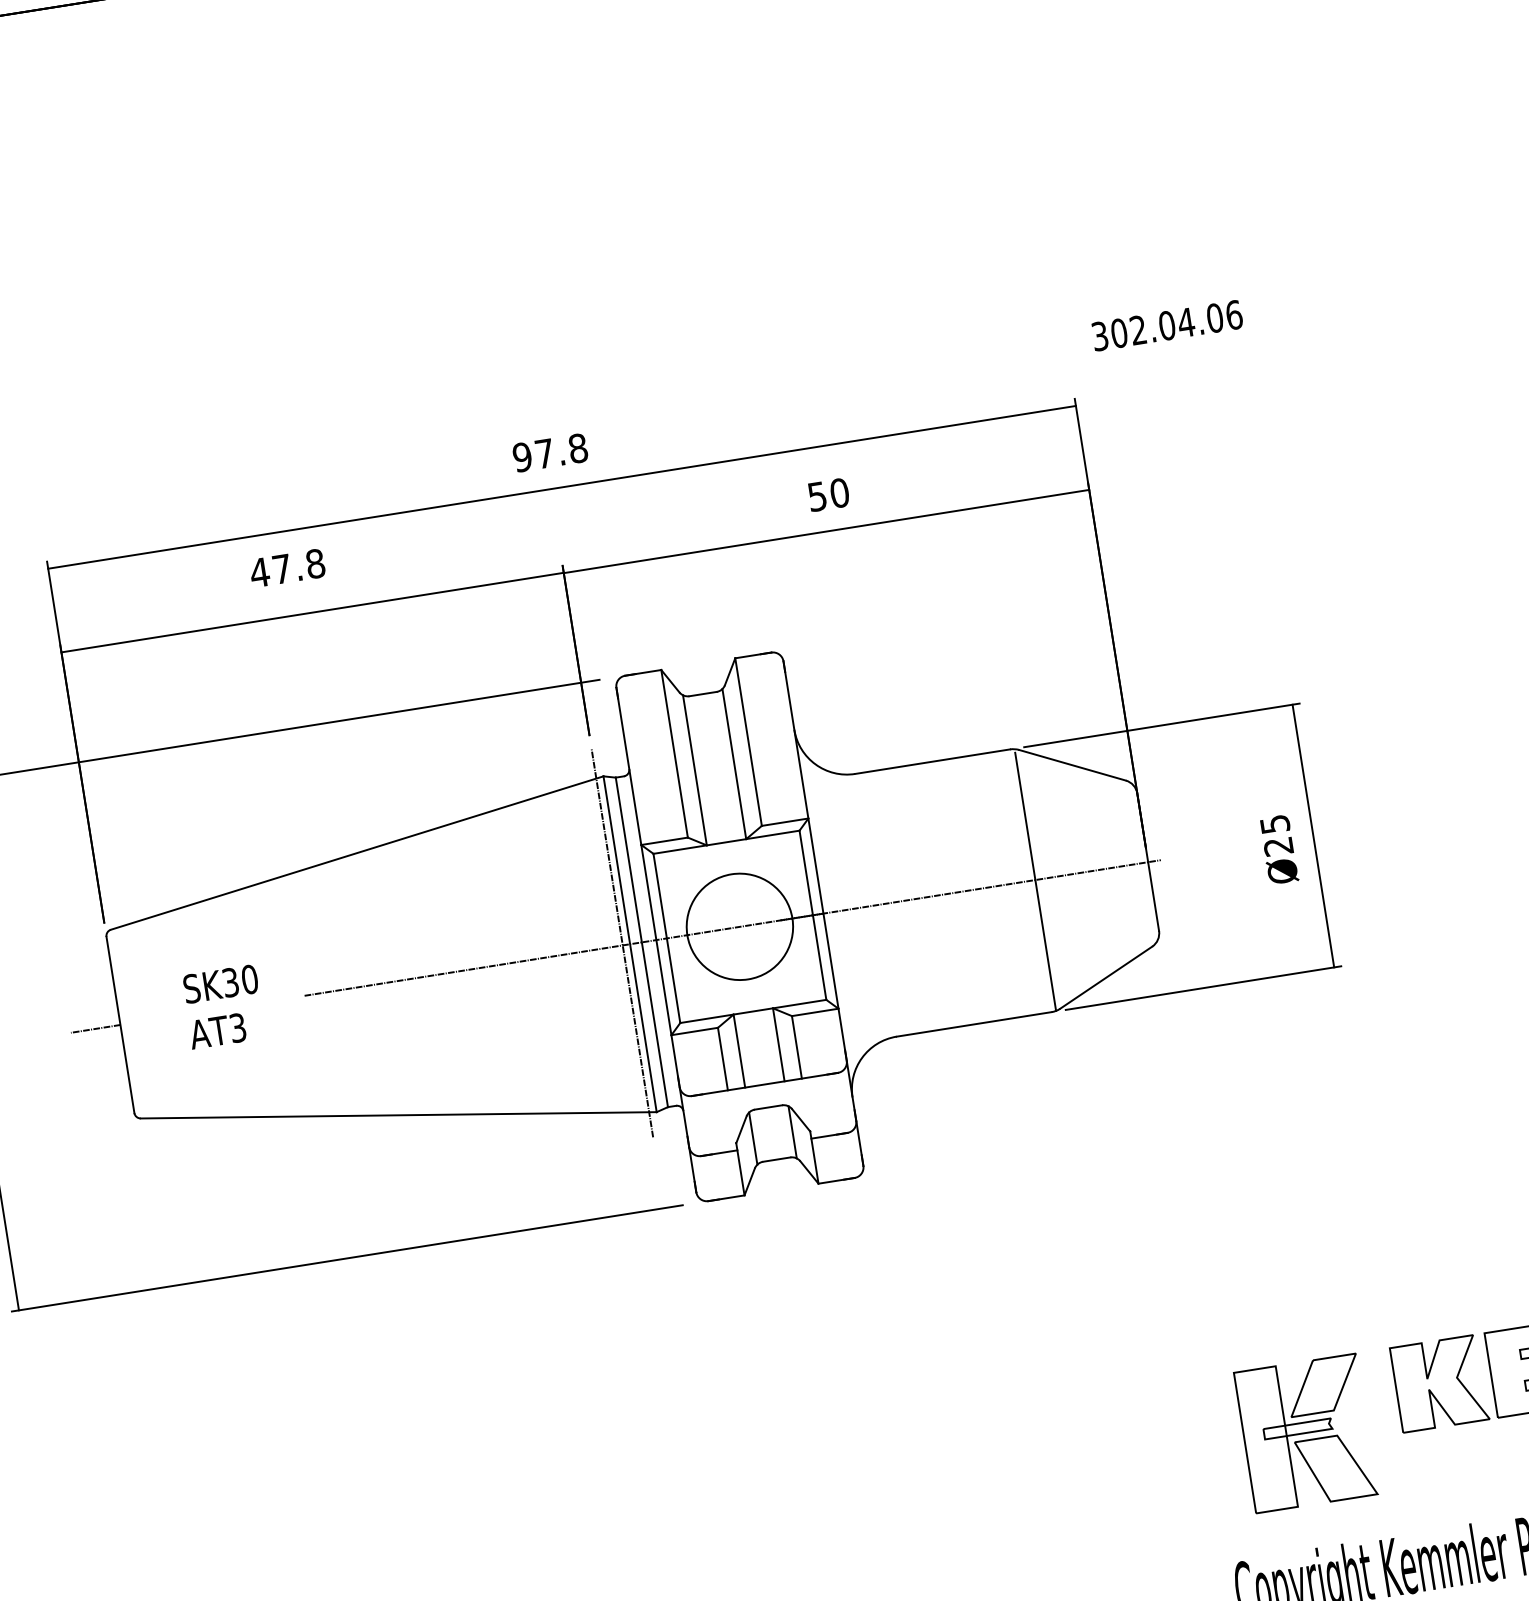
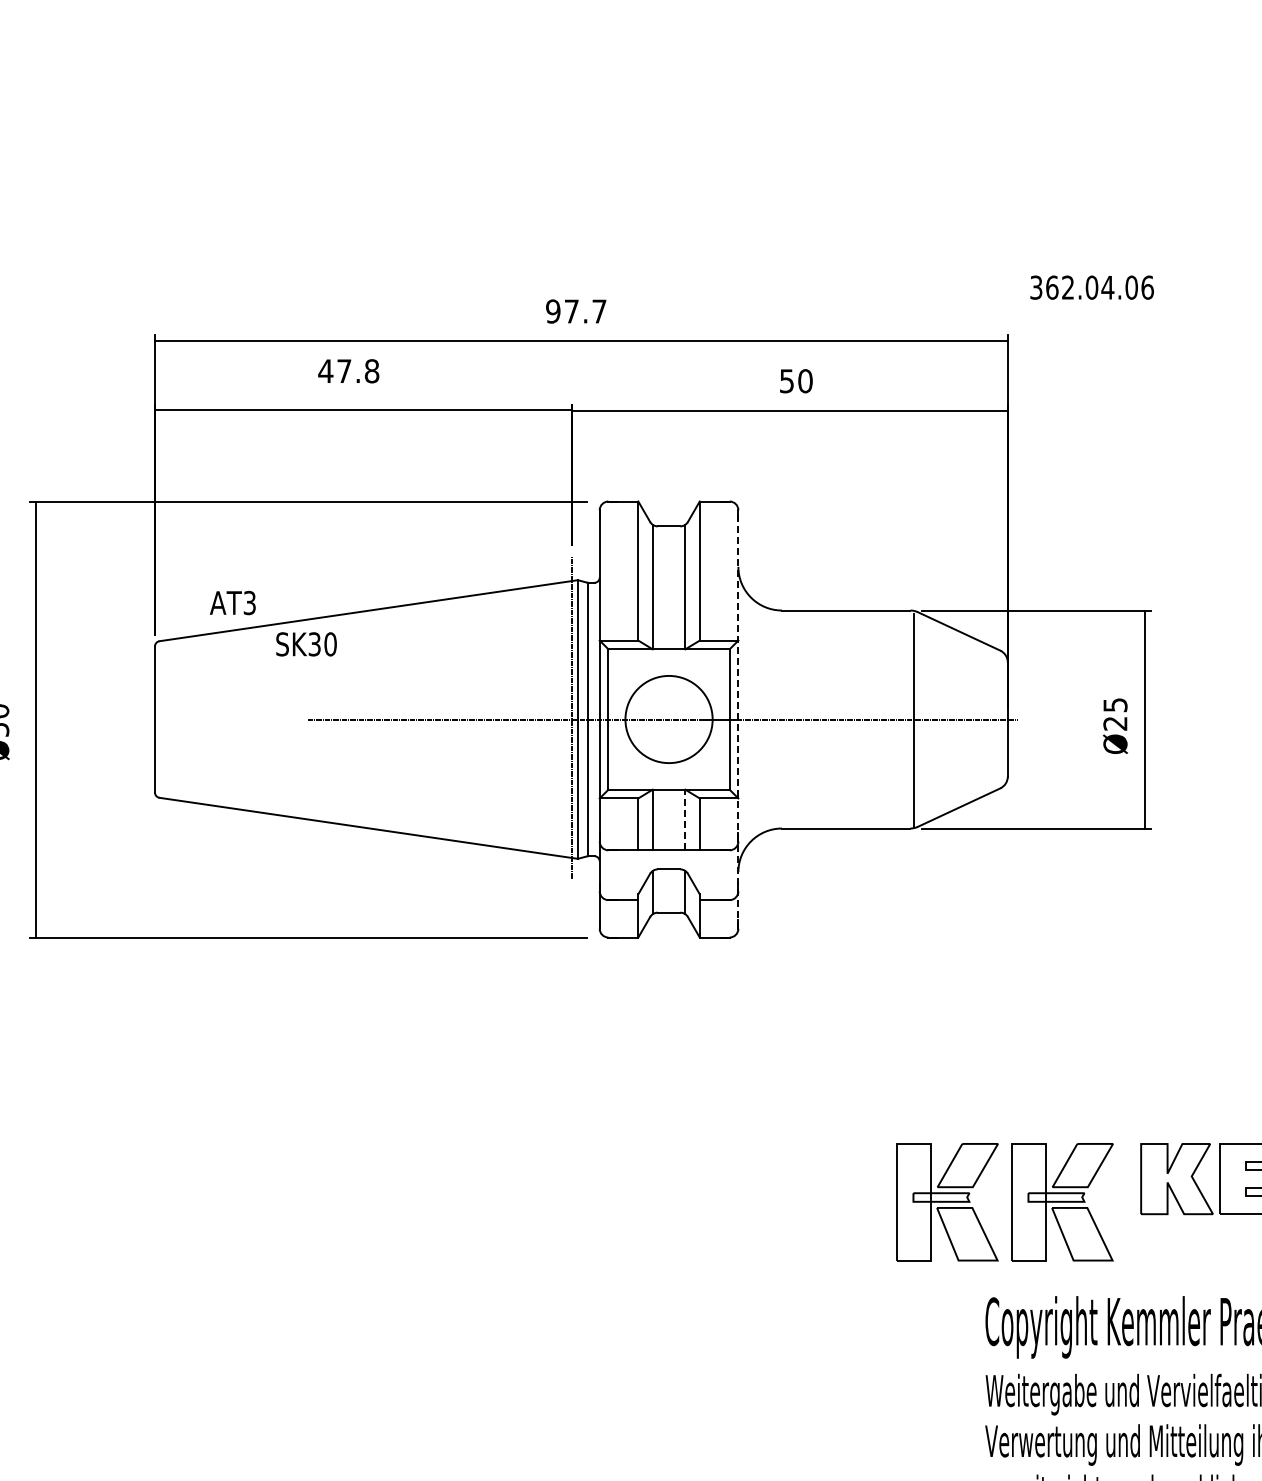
text: (1119, 333) -> (1052, 287), 302.04.06 -> 362.04.06
text: (578, 448) -> (599, 311), 97.8 -> 97.7
line: (823, 913) -> (738, 719), solid -> dashed
text: (220, 984) -> (306, 644), moved
line: (95, 1028) -> (134, 719), removed
text: (217, 1030) -> (232, 602), moved
line: (778, 1044) -> (685, 819), solid -> dashed
part: (1167, 1455) -> (947, 1202), added

